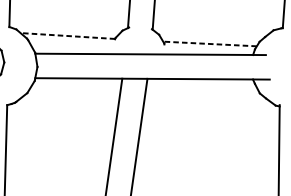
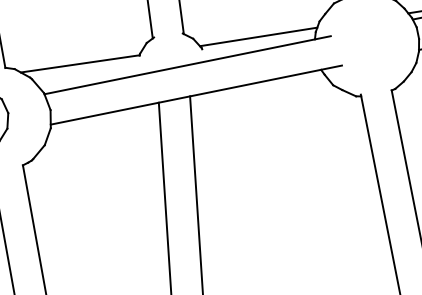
line: (67, 35) -> (79, 63), dashed -> solid
line: (209, 44) -> (258, 37), dashed -> solid

